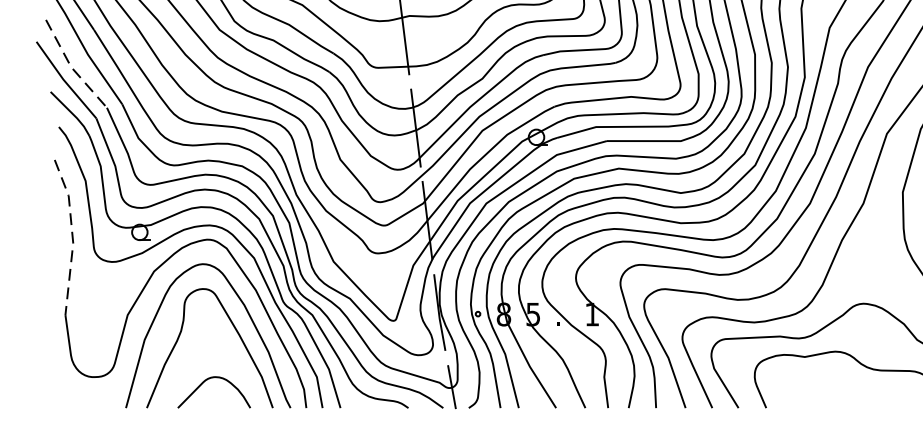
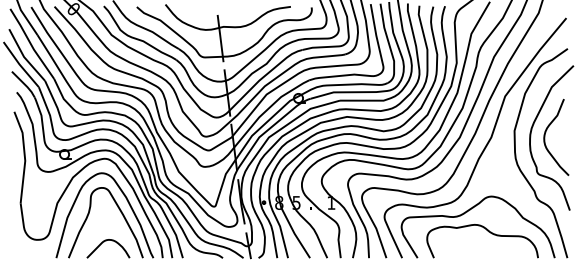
line: (71, 67) -> (24, 57), dashed -> solid
line: (71, 237) -> (24, 157), dashed -> solid

